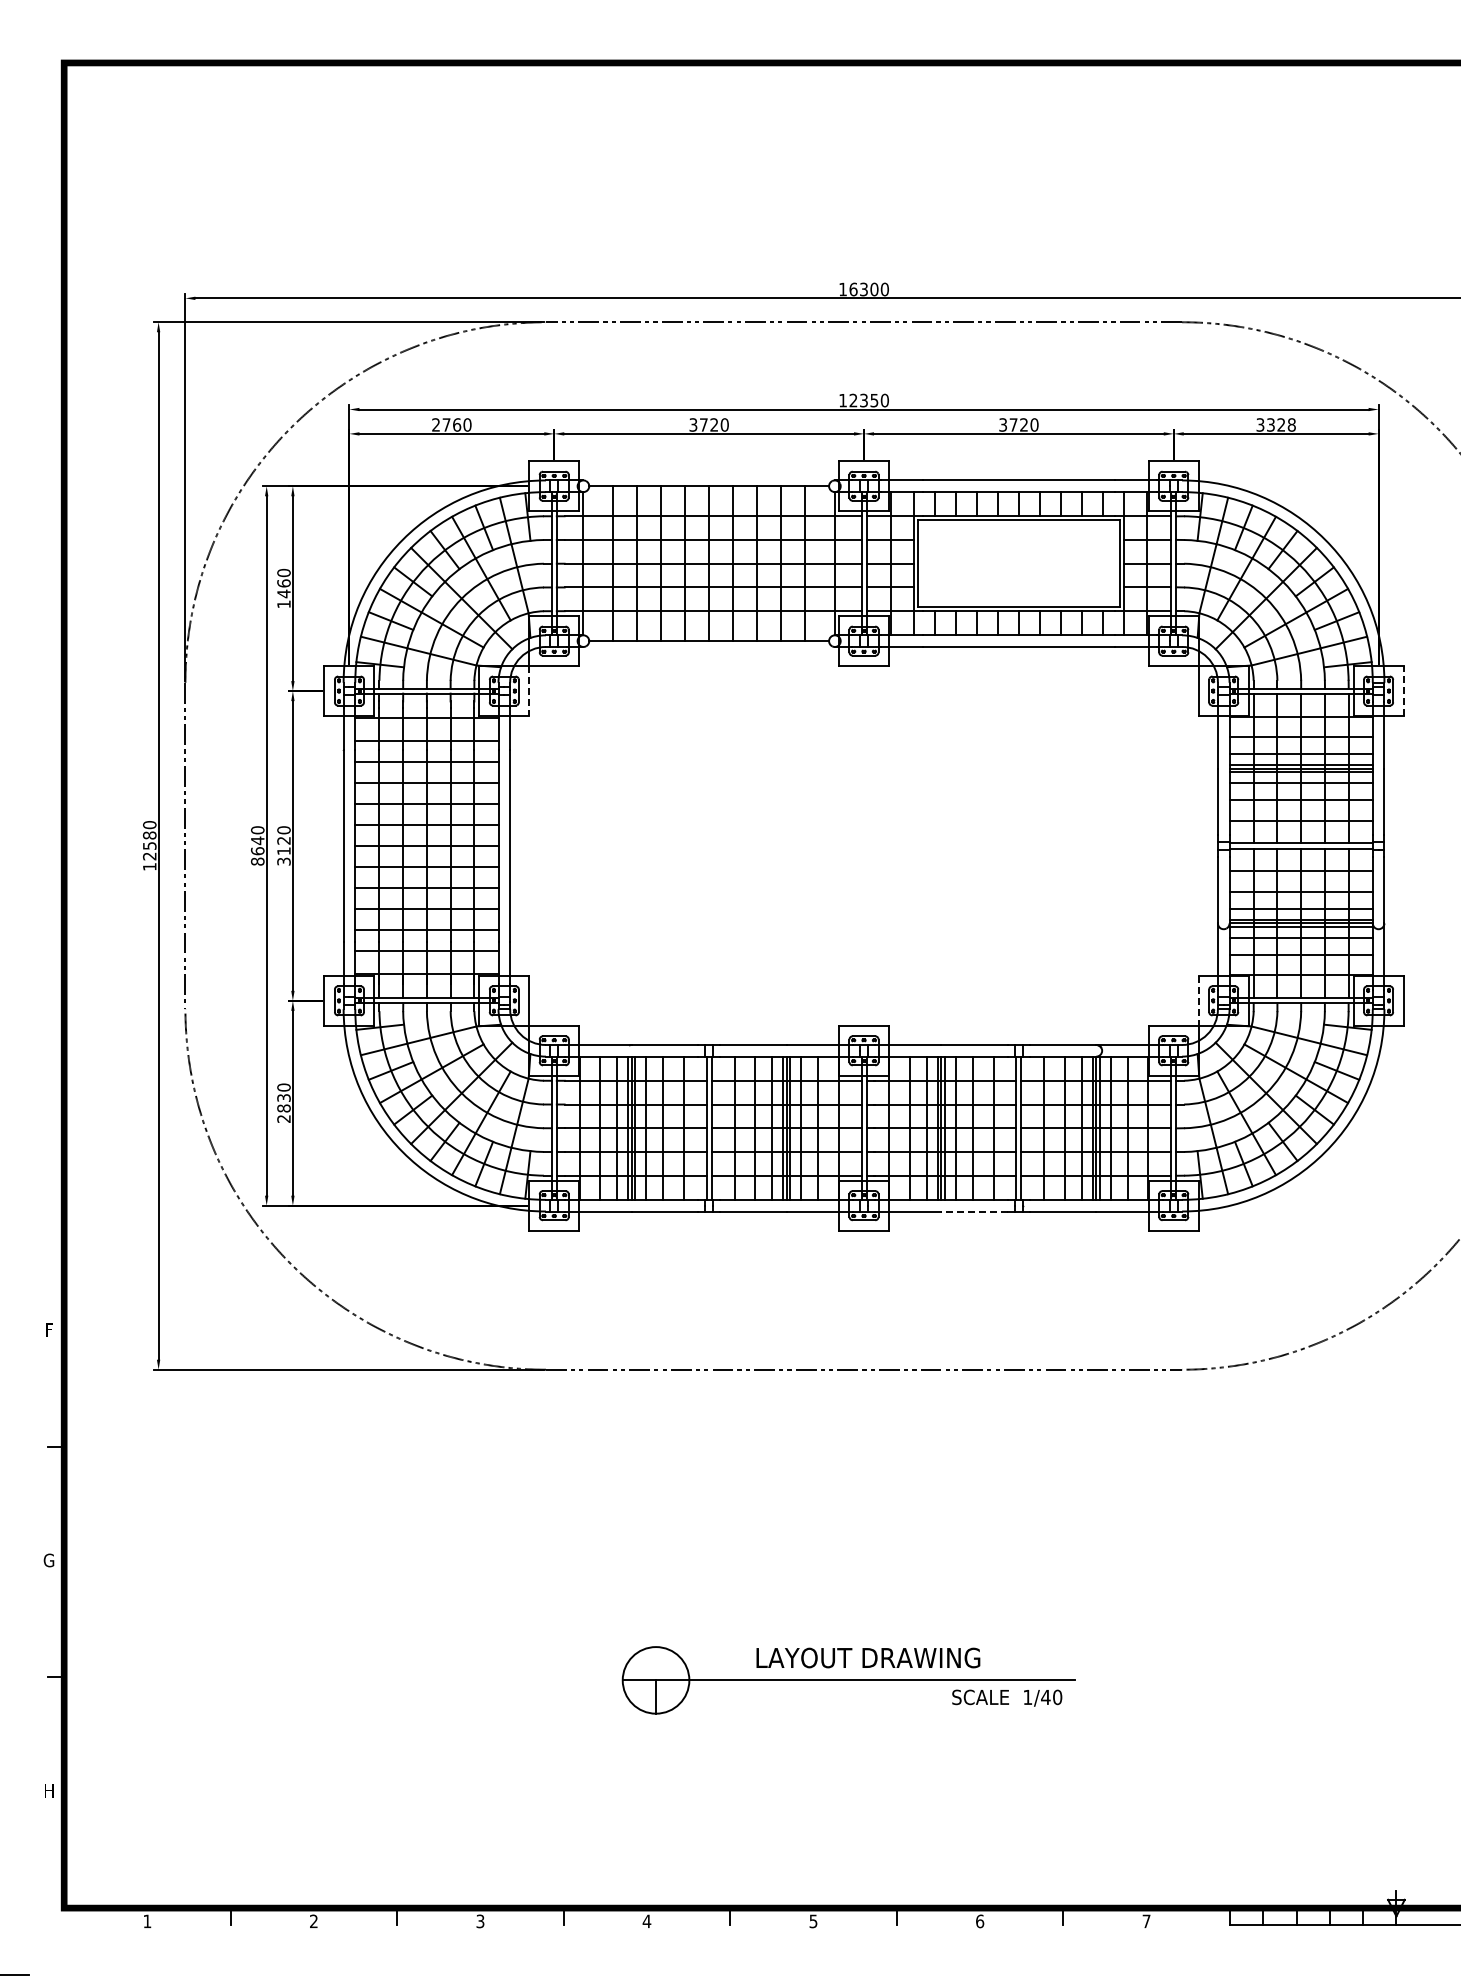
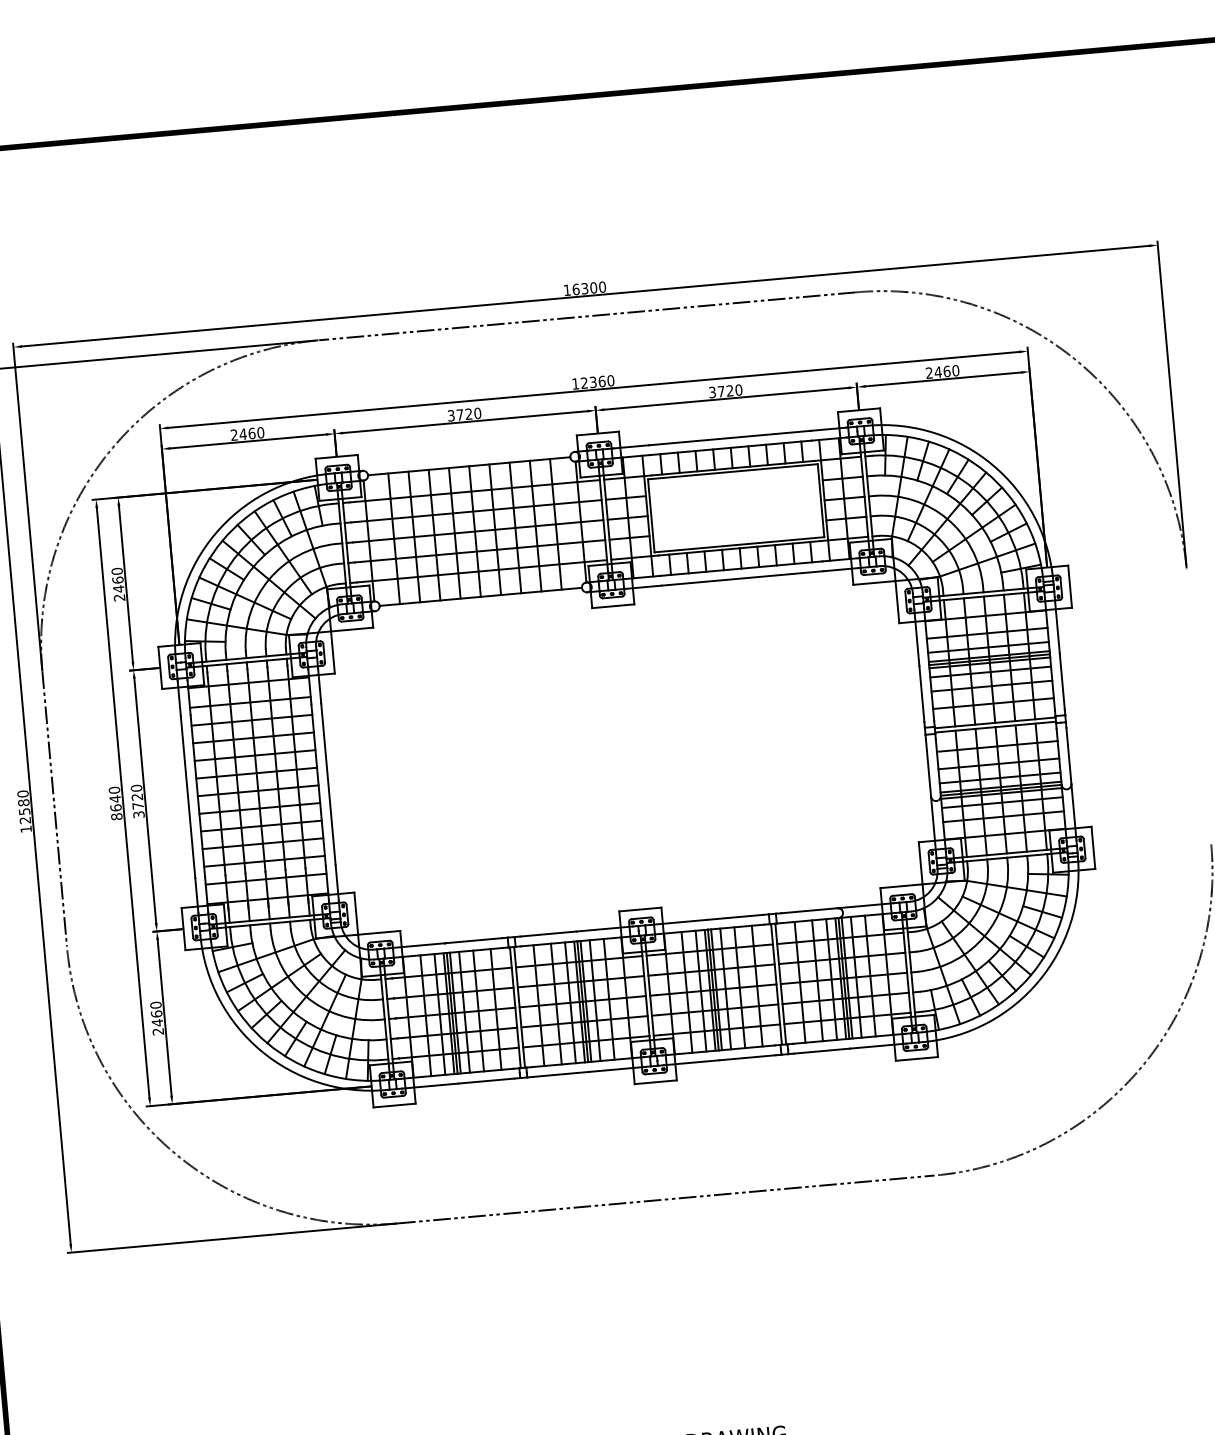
text: (874, 400) -> (602, 381), 12350 -> 12360
text: (446, 424) -> (243, 433), 2760 -> 2460
text: (1275, 424) -> (942, 371), 3328 -> 2460
text: (283, 604) -> (119, 597), 1460 -> 2460
line: (529, 691) -> (333, 652), dashed -> solid
line: (1403, 691) -> (1070, 587), dashed -> solid
text: (283, 850) -> (137, 805), 3120 -> 3720
line: (1198, 1000) -> (920, 863), dashed -> solid
text: (283, 1102) -> (156, 1017), 2830 -> 2460
line: (974, 1211) -> (747, 1057), dashed -> solid

